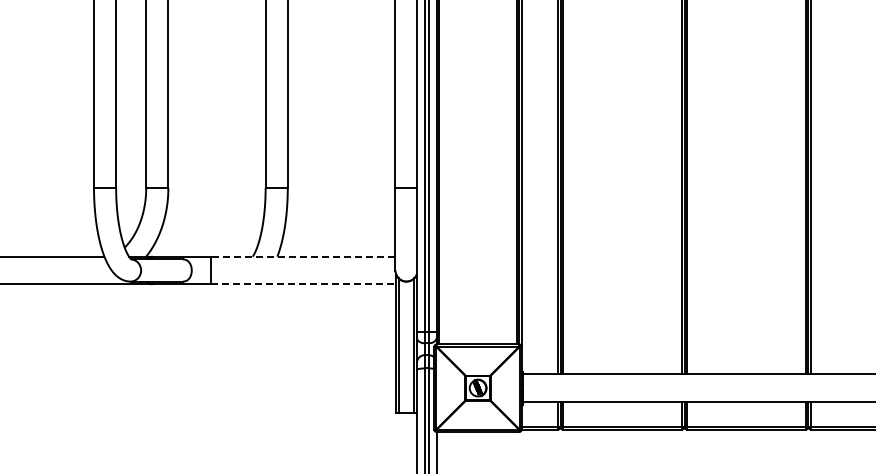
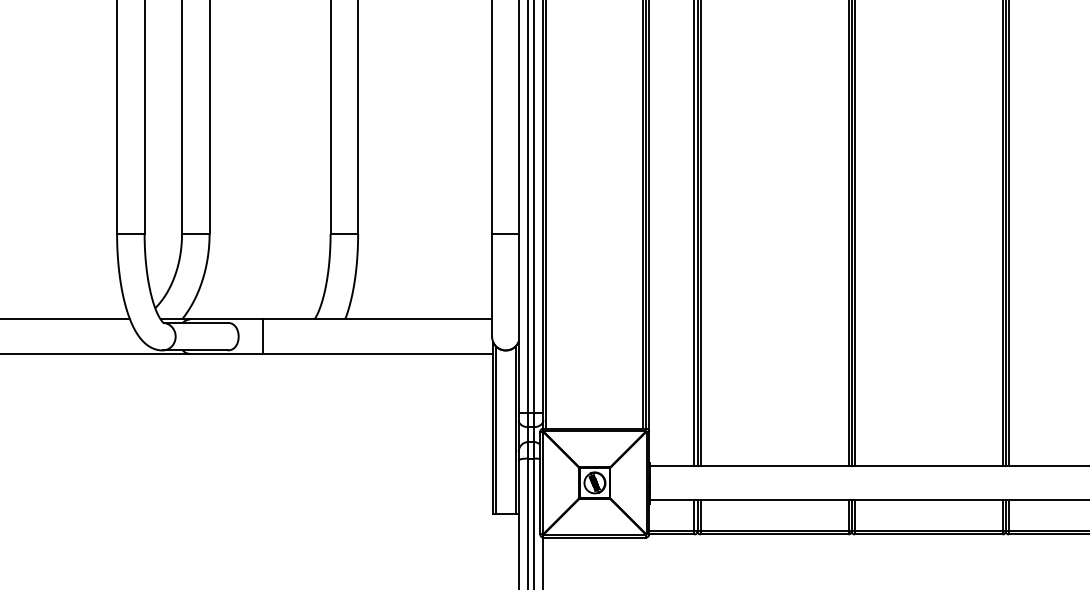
line: (302, 256) -> (376, 319), dashed -> solid
line: (303, 284) -> (377, 354), dashed -> solid

